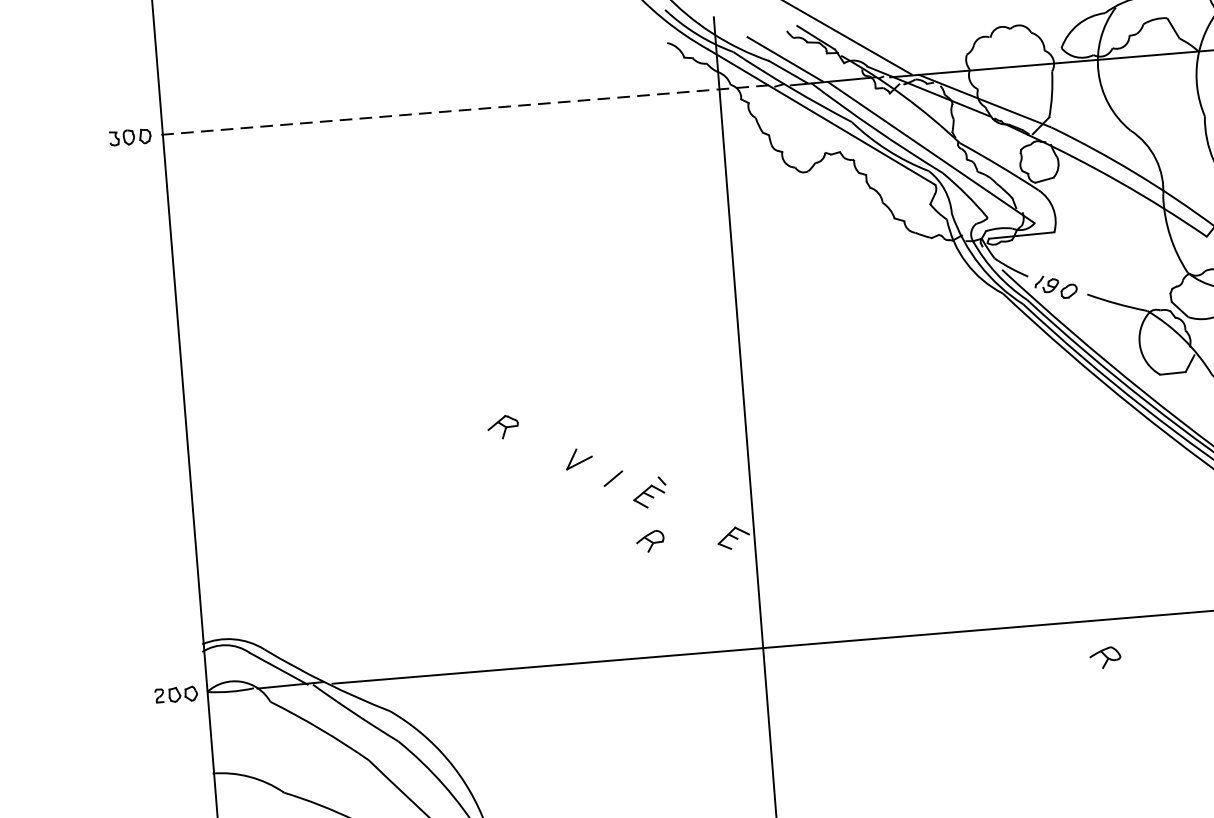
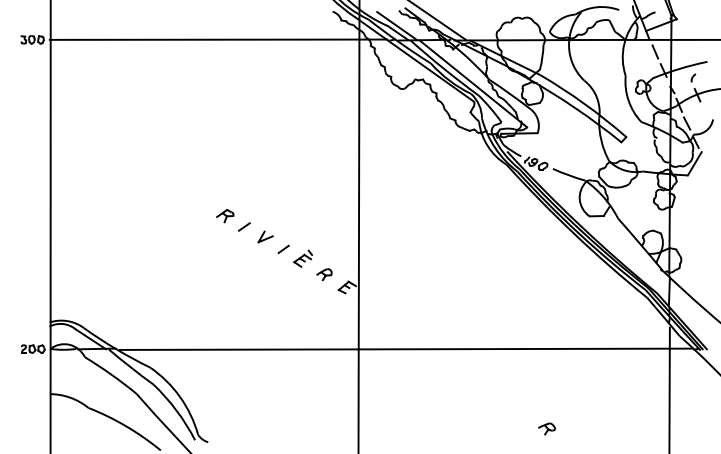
line: (465, 109) -> (218, 39), dashed -> solid
line: (539, 443) -> (244, 226), added
part: (650, 541) -> (324, 274), moved
part: (1104, 657) -> (546, 428), moved

